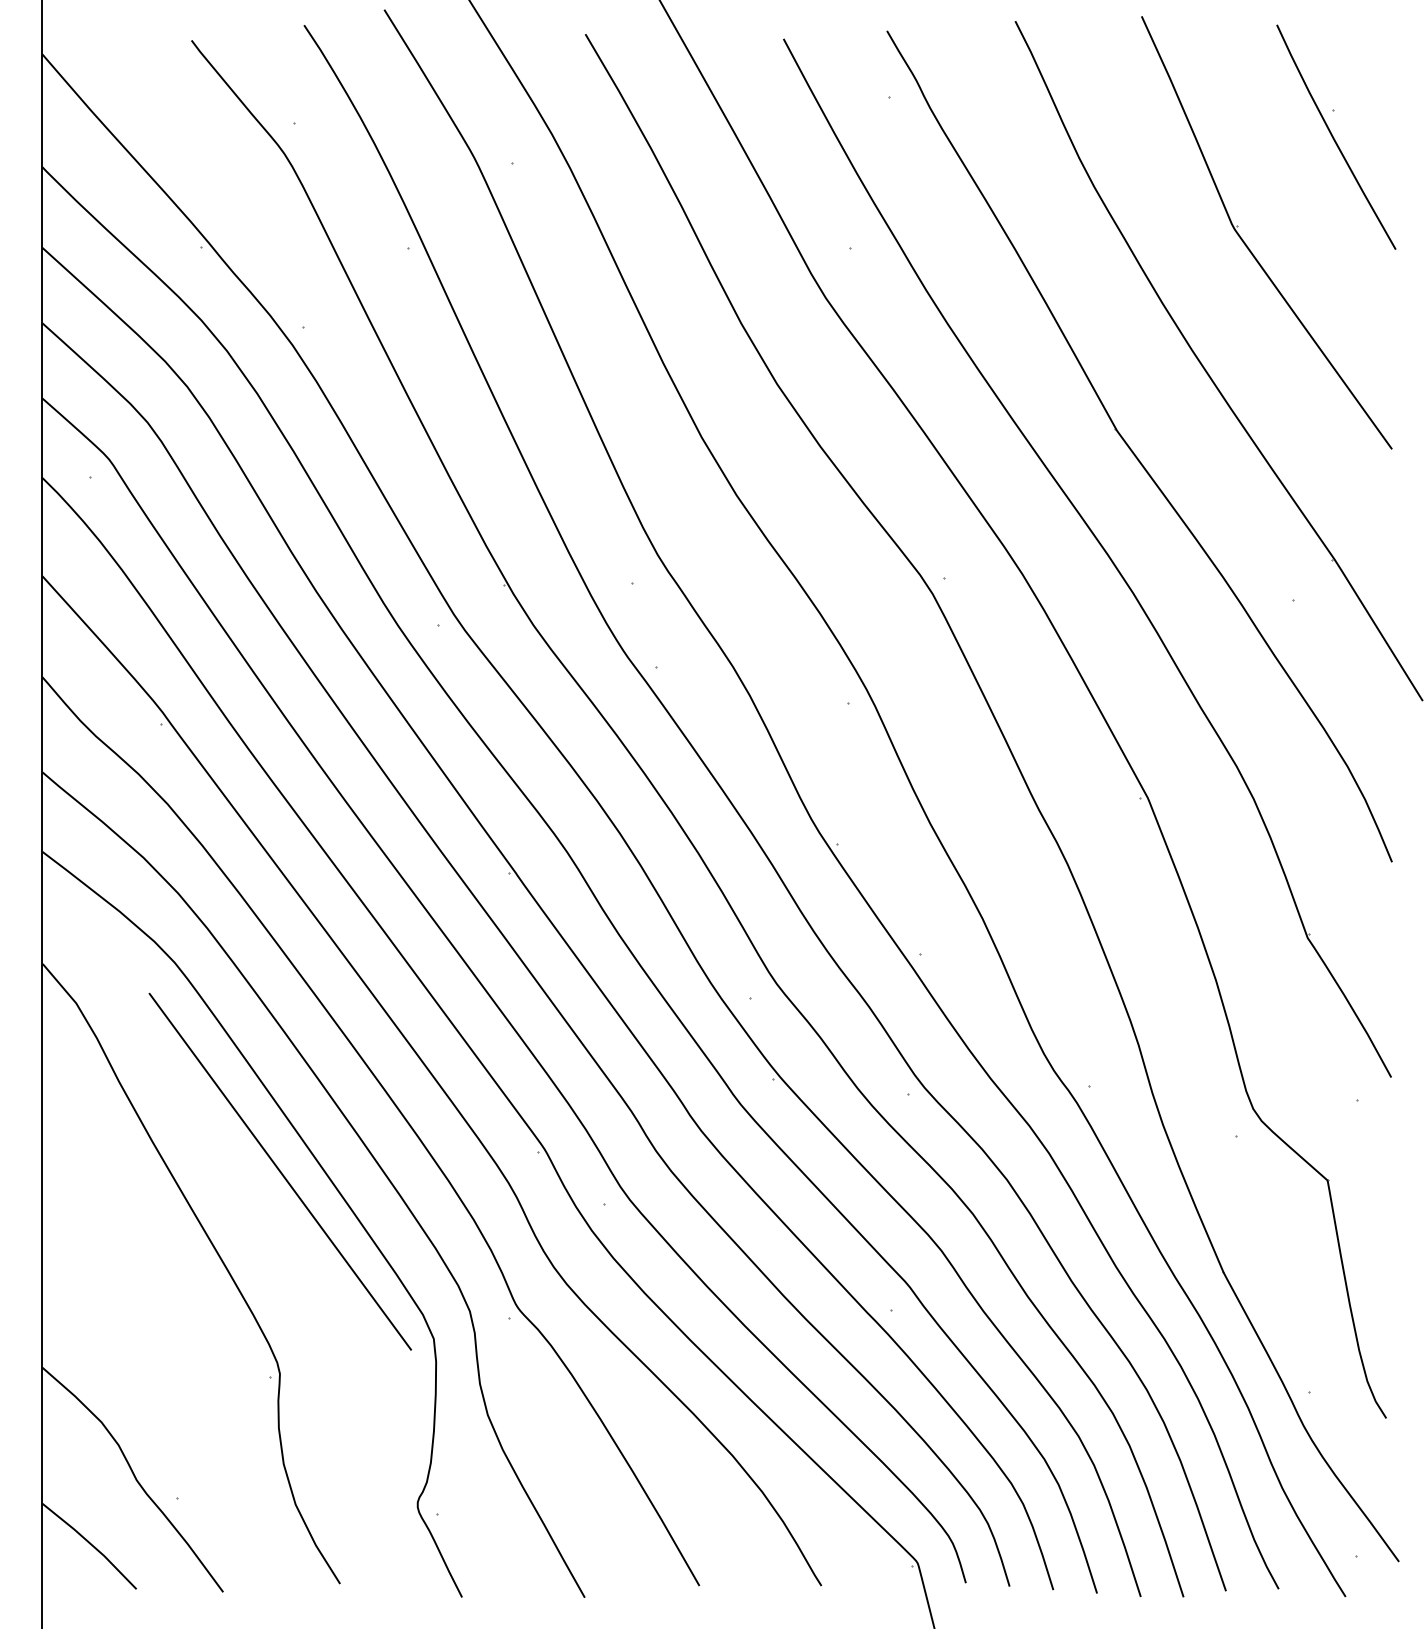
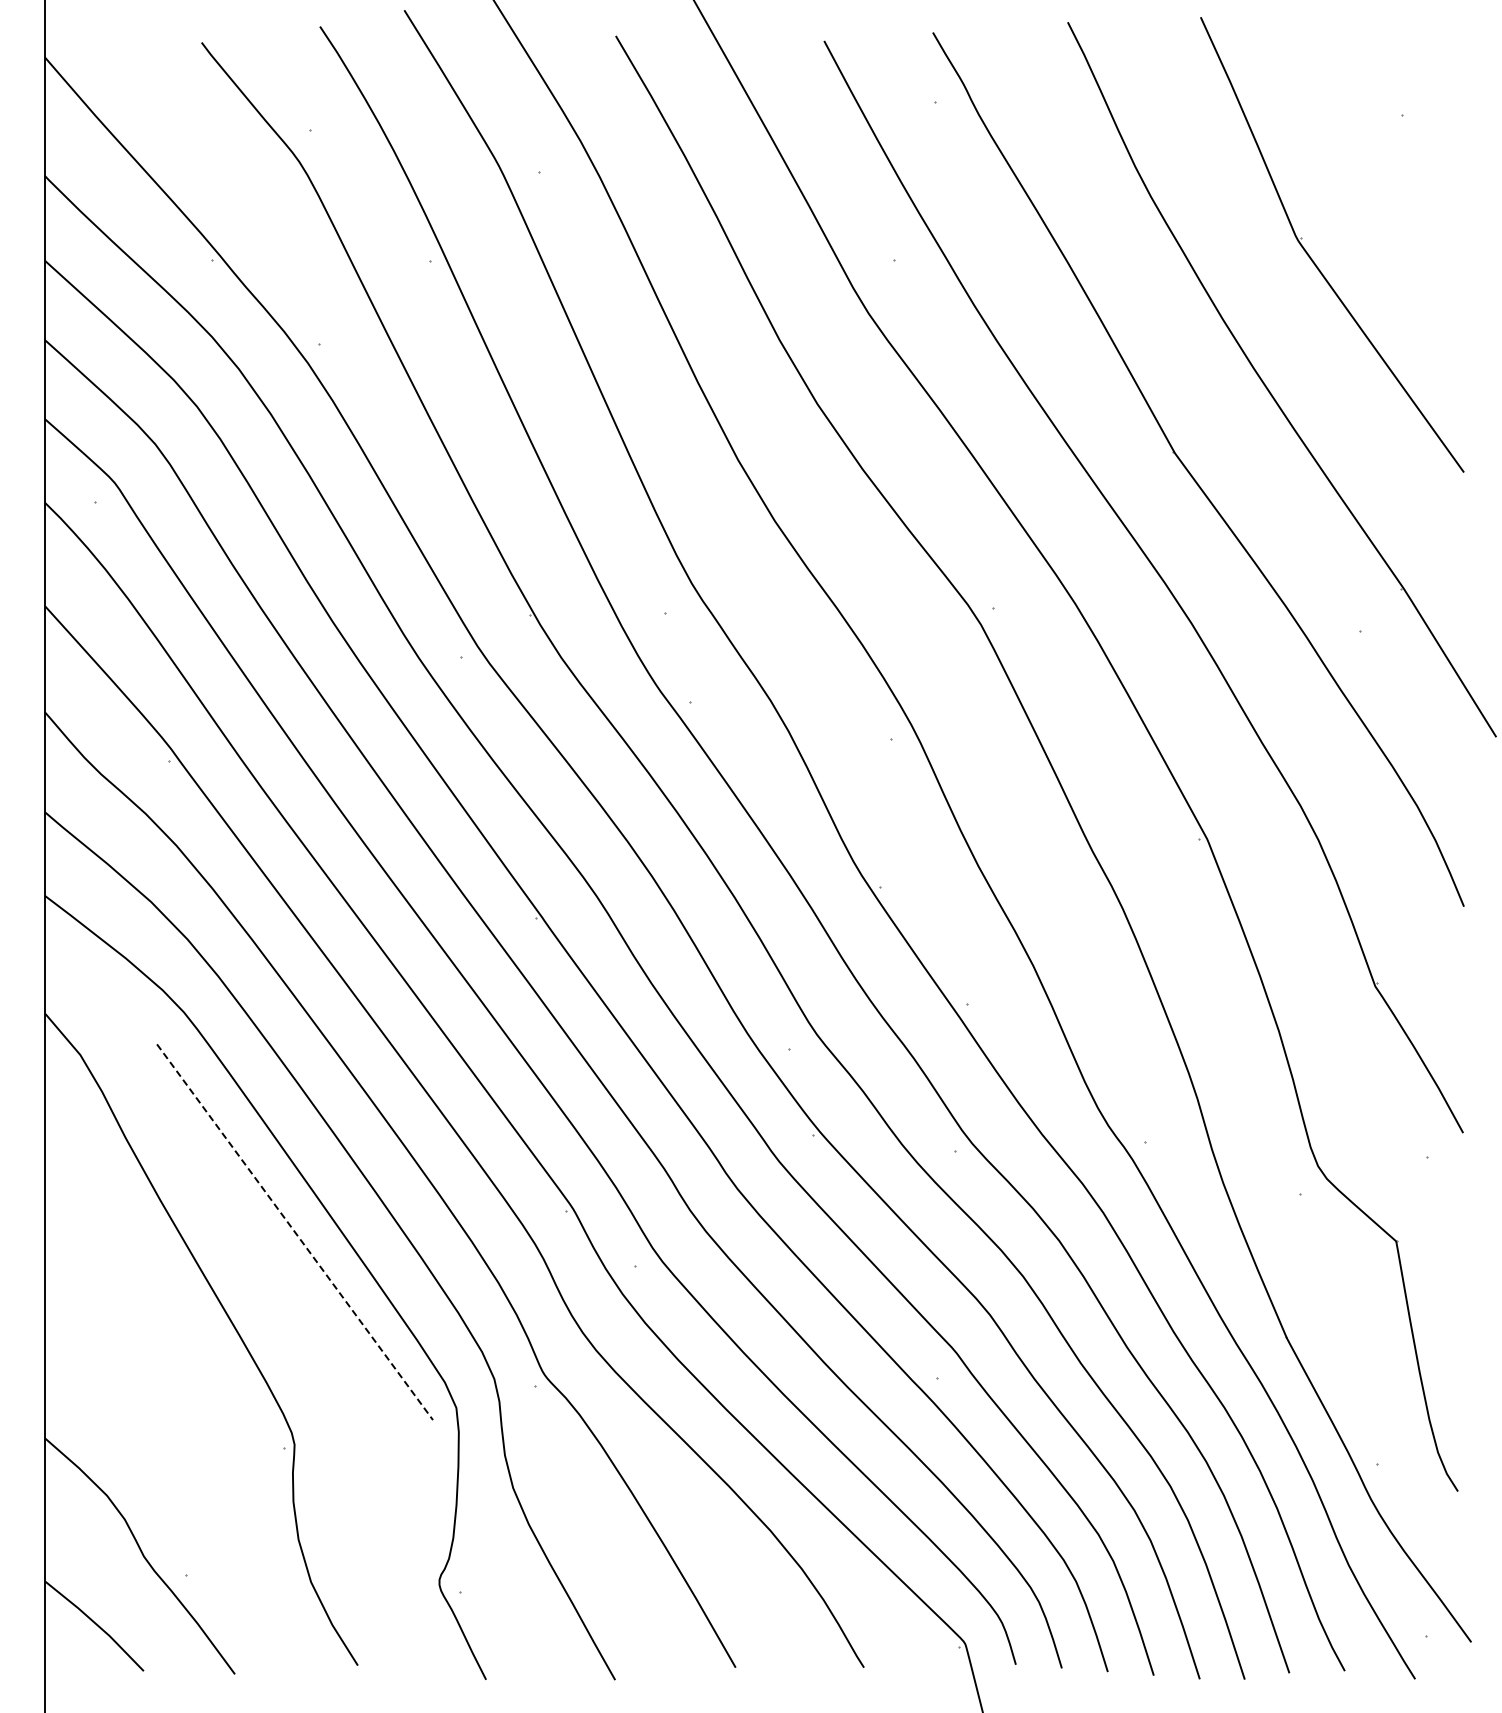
curve: (1334, 138) -> (1403, 145), removed
line: (280, 1172) -> (295, 1232), solid -> dashed

